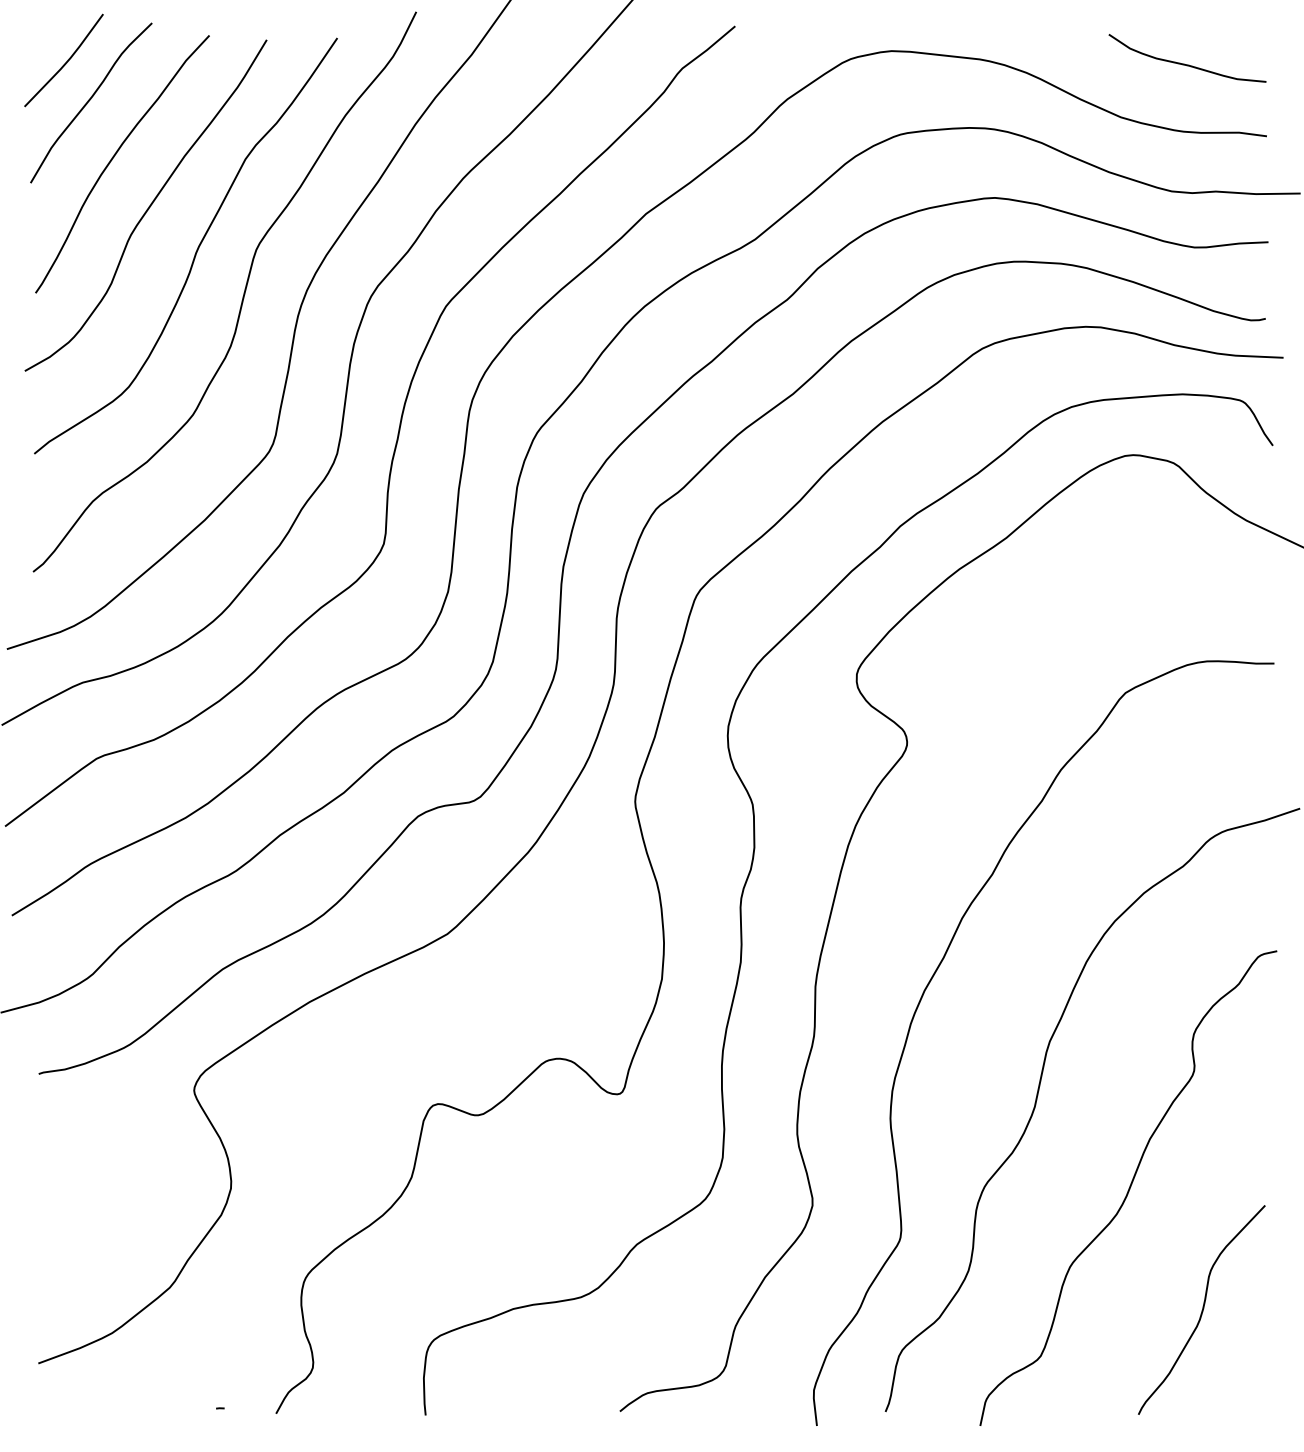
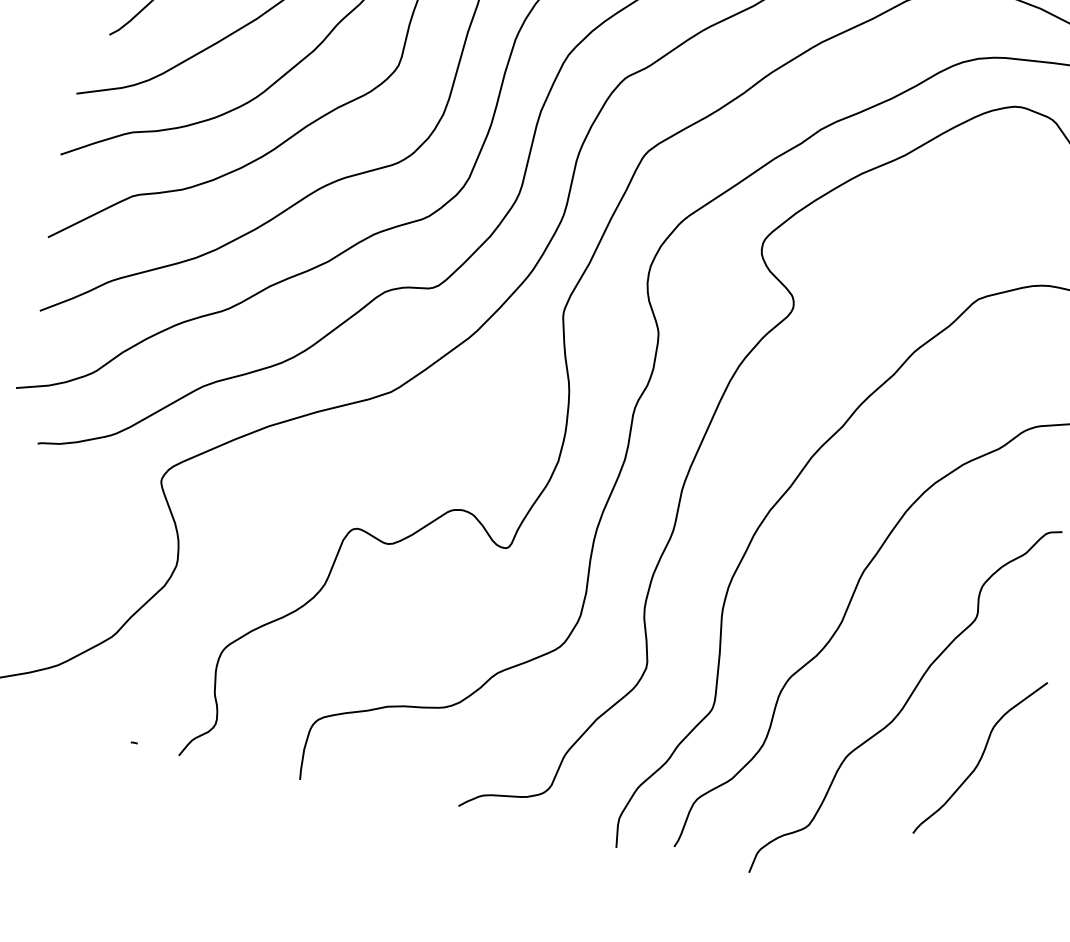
curve: (1202, 1309) -> (980, 757), moved

